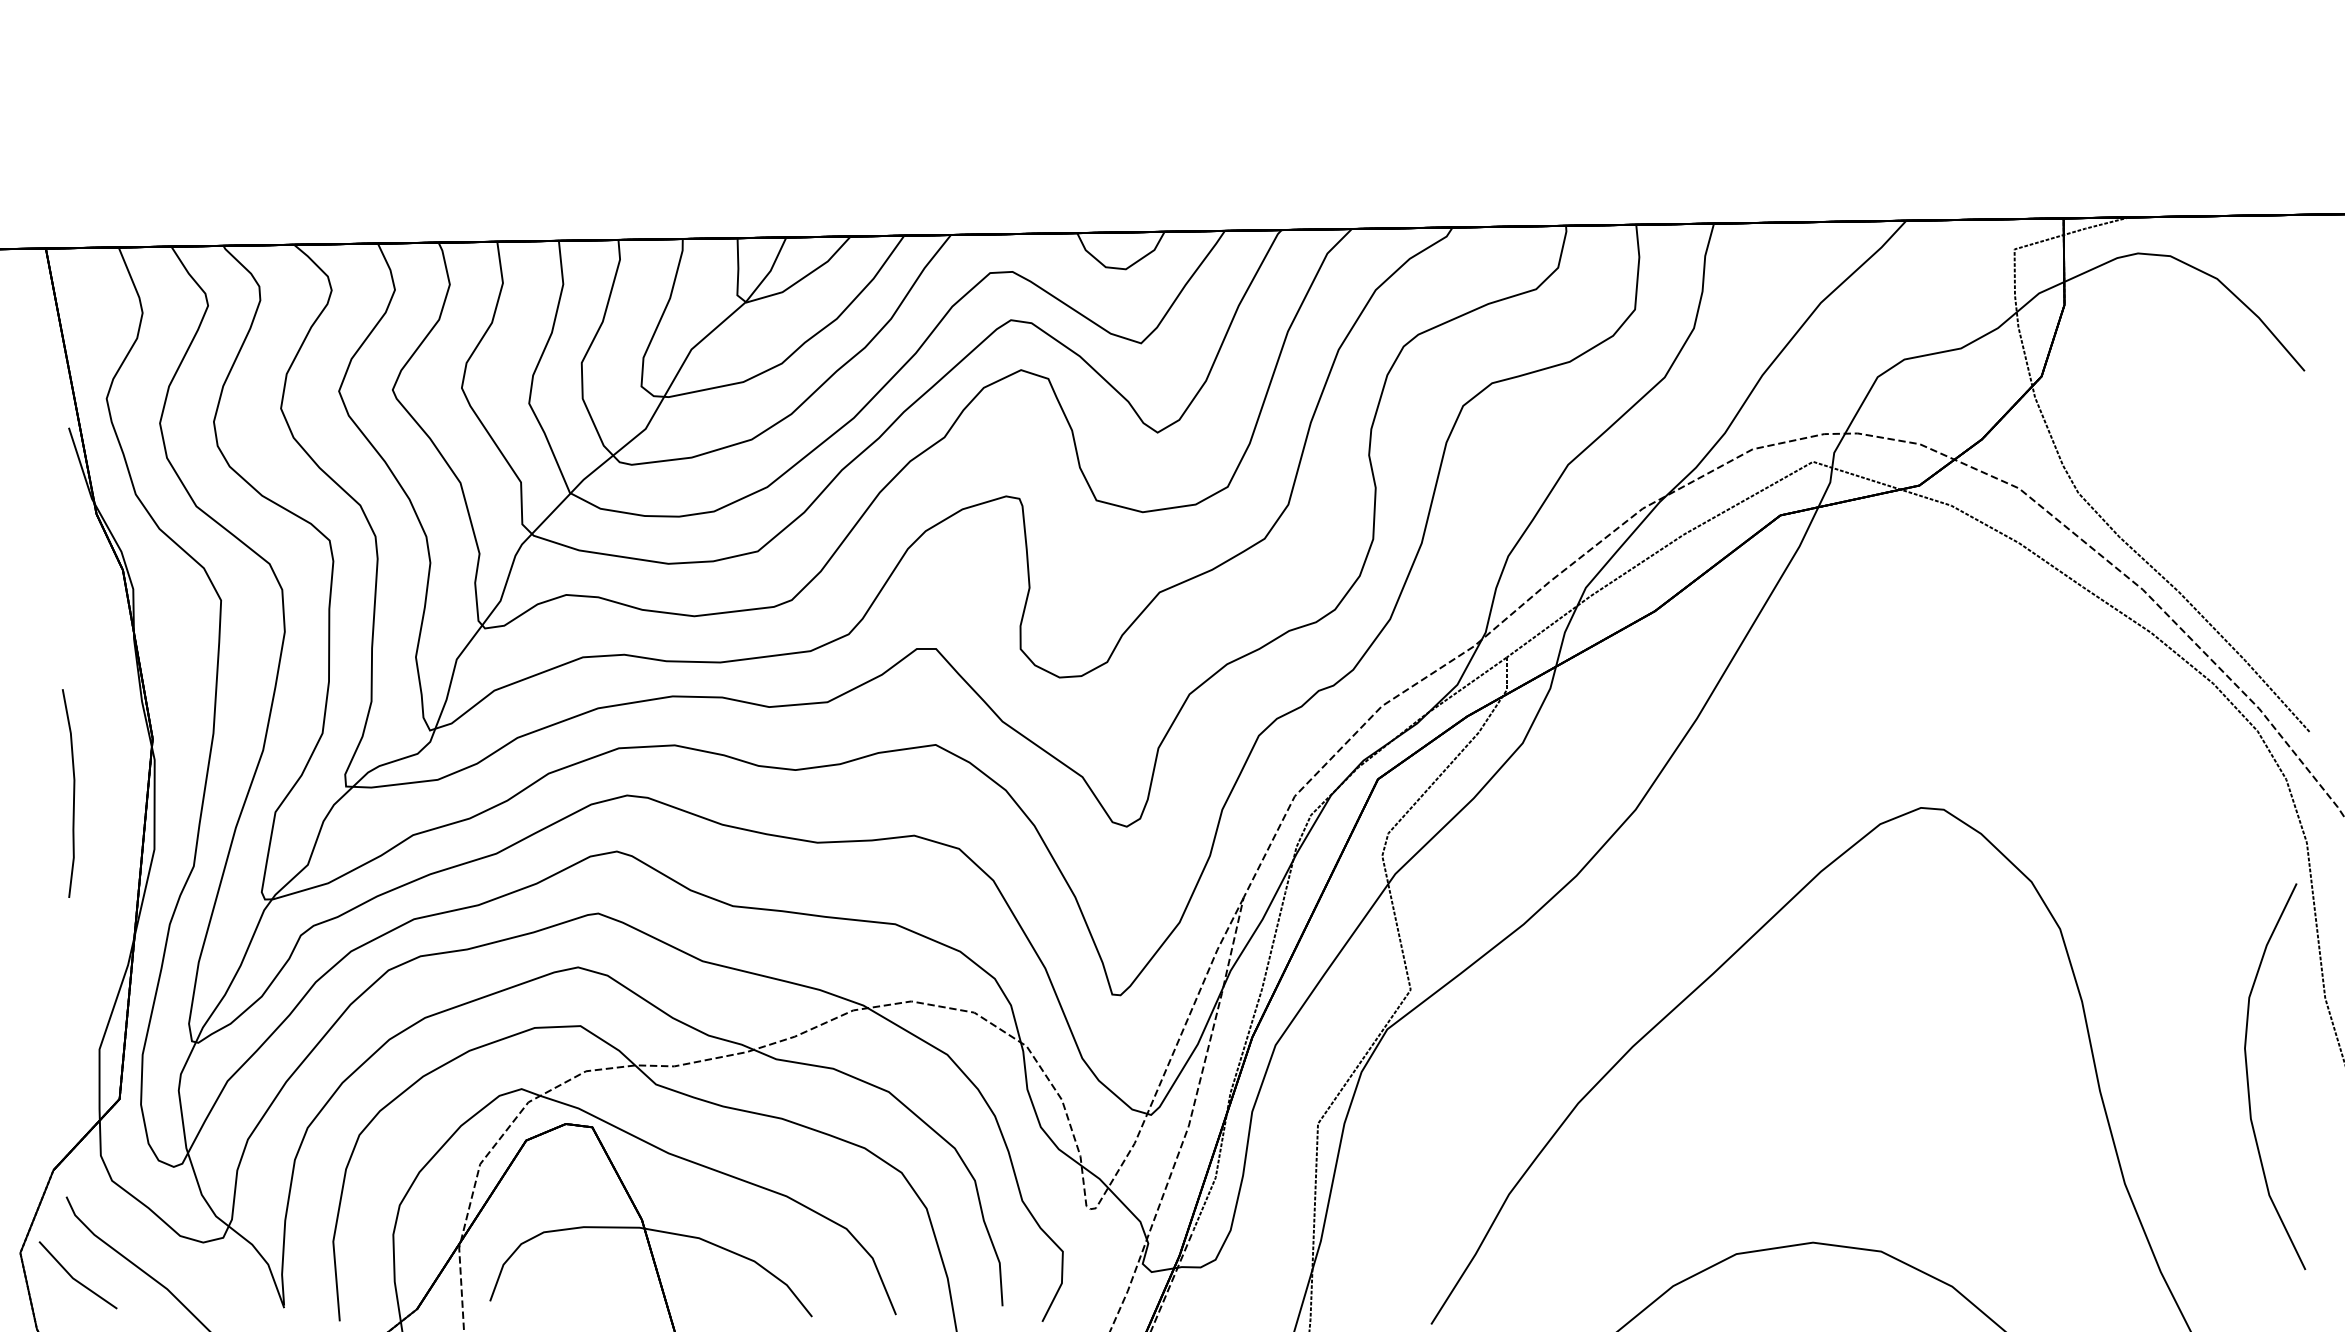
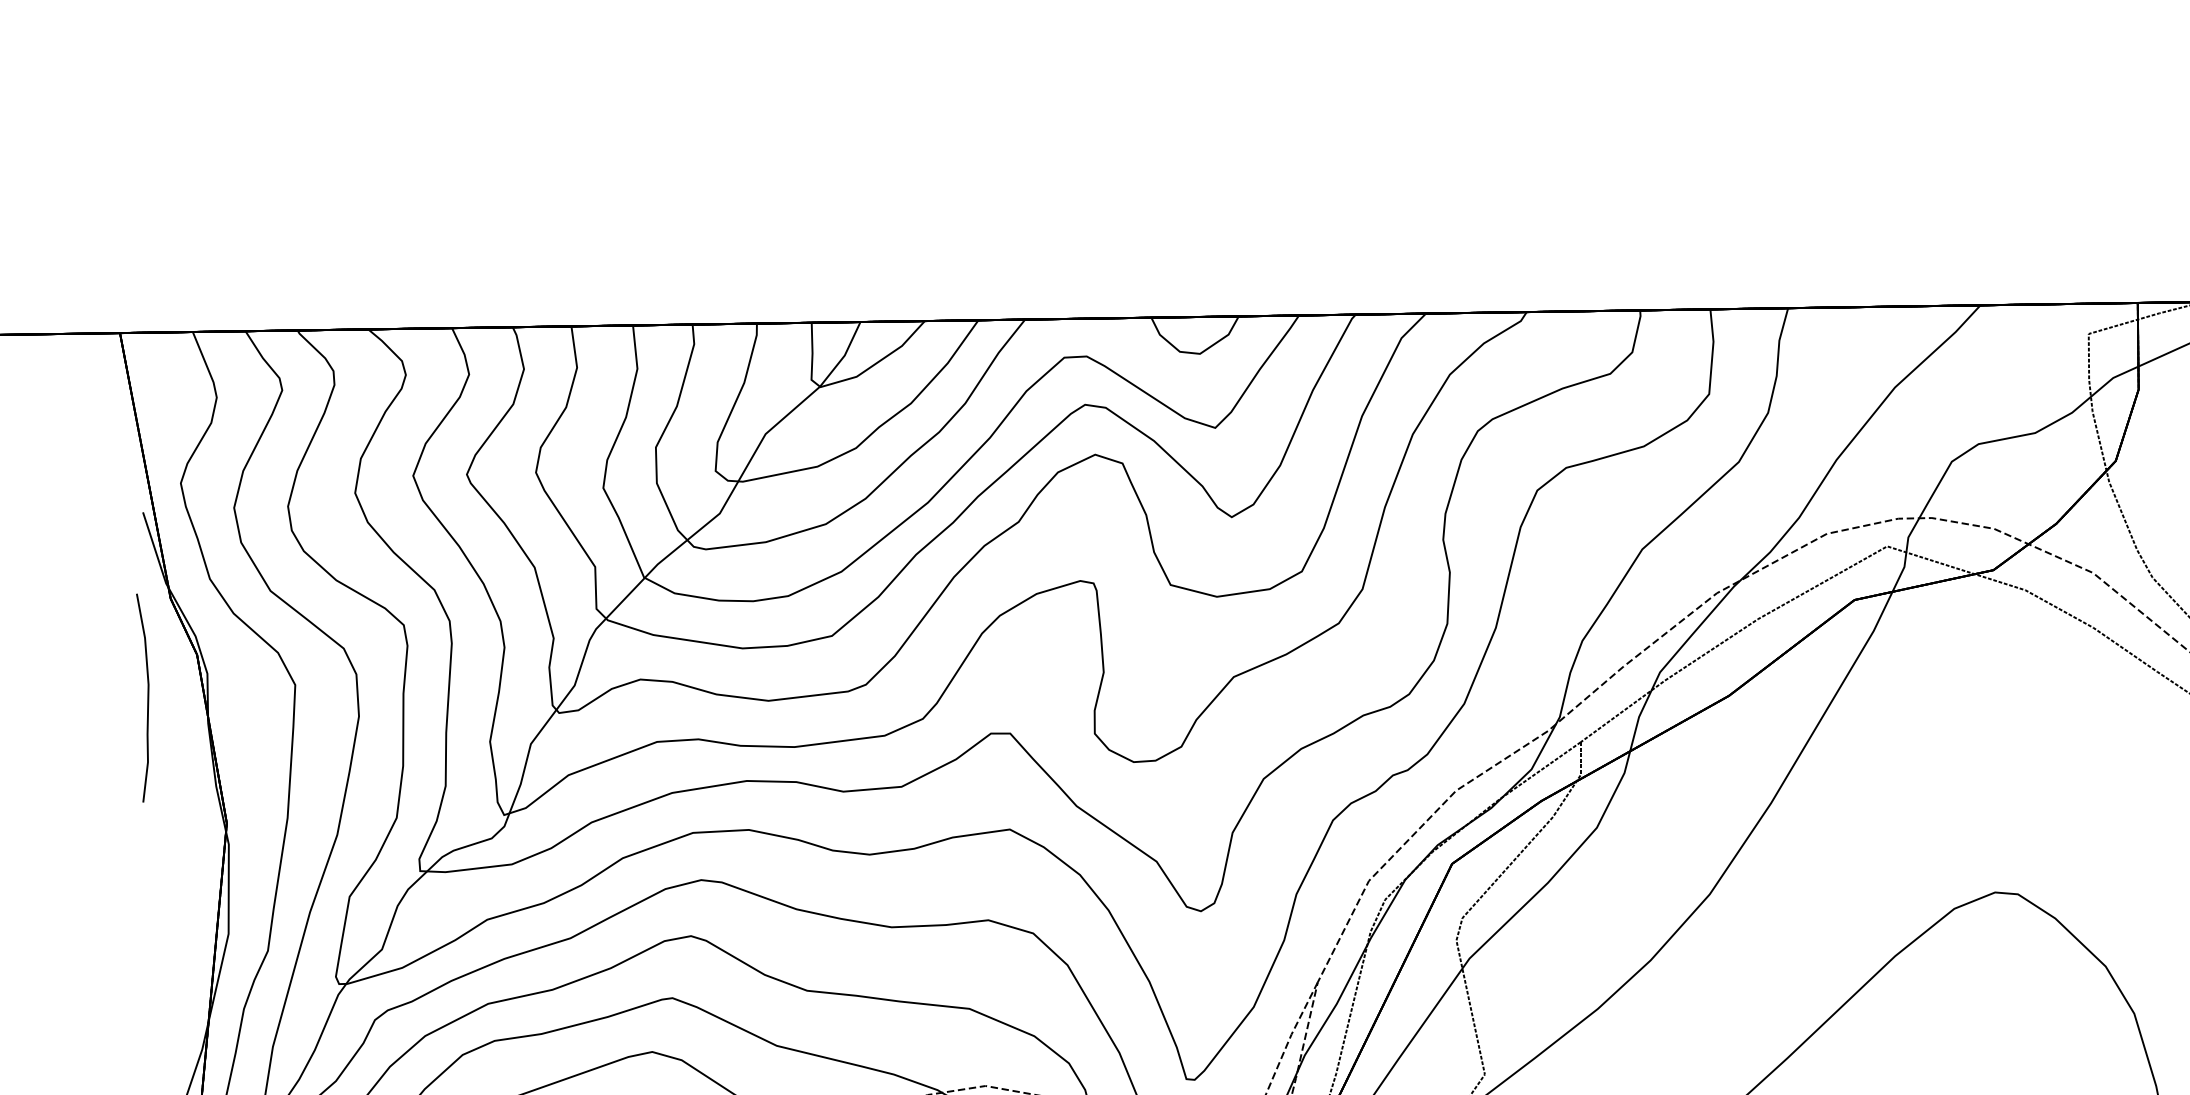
curve: (73, 793) -> (147, 698), moved

